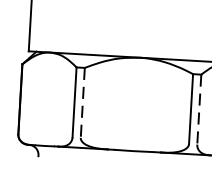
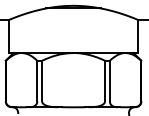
line: (83, 103) -> (42, 81), dashed -> solid
line: (198, 110) -> (109, 81), dashed -> solid

